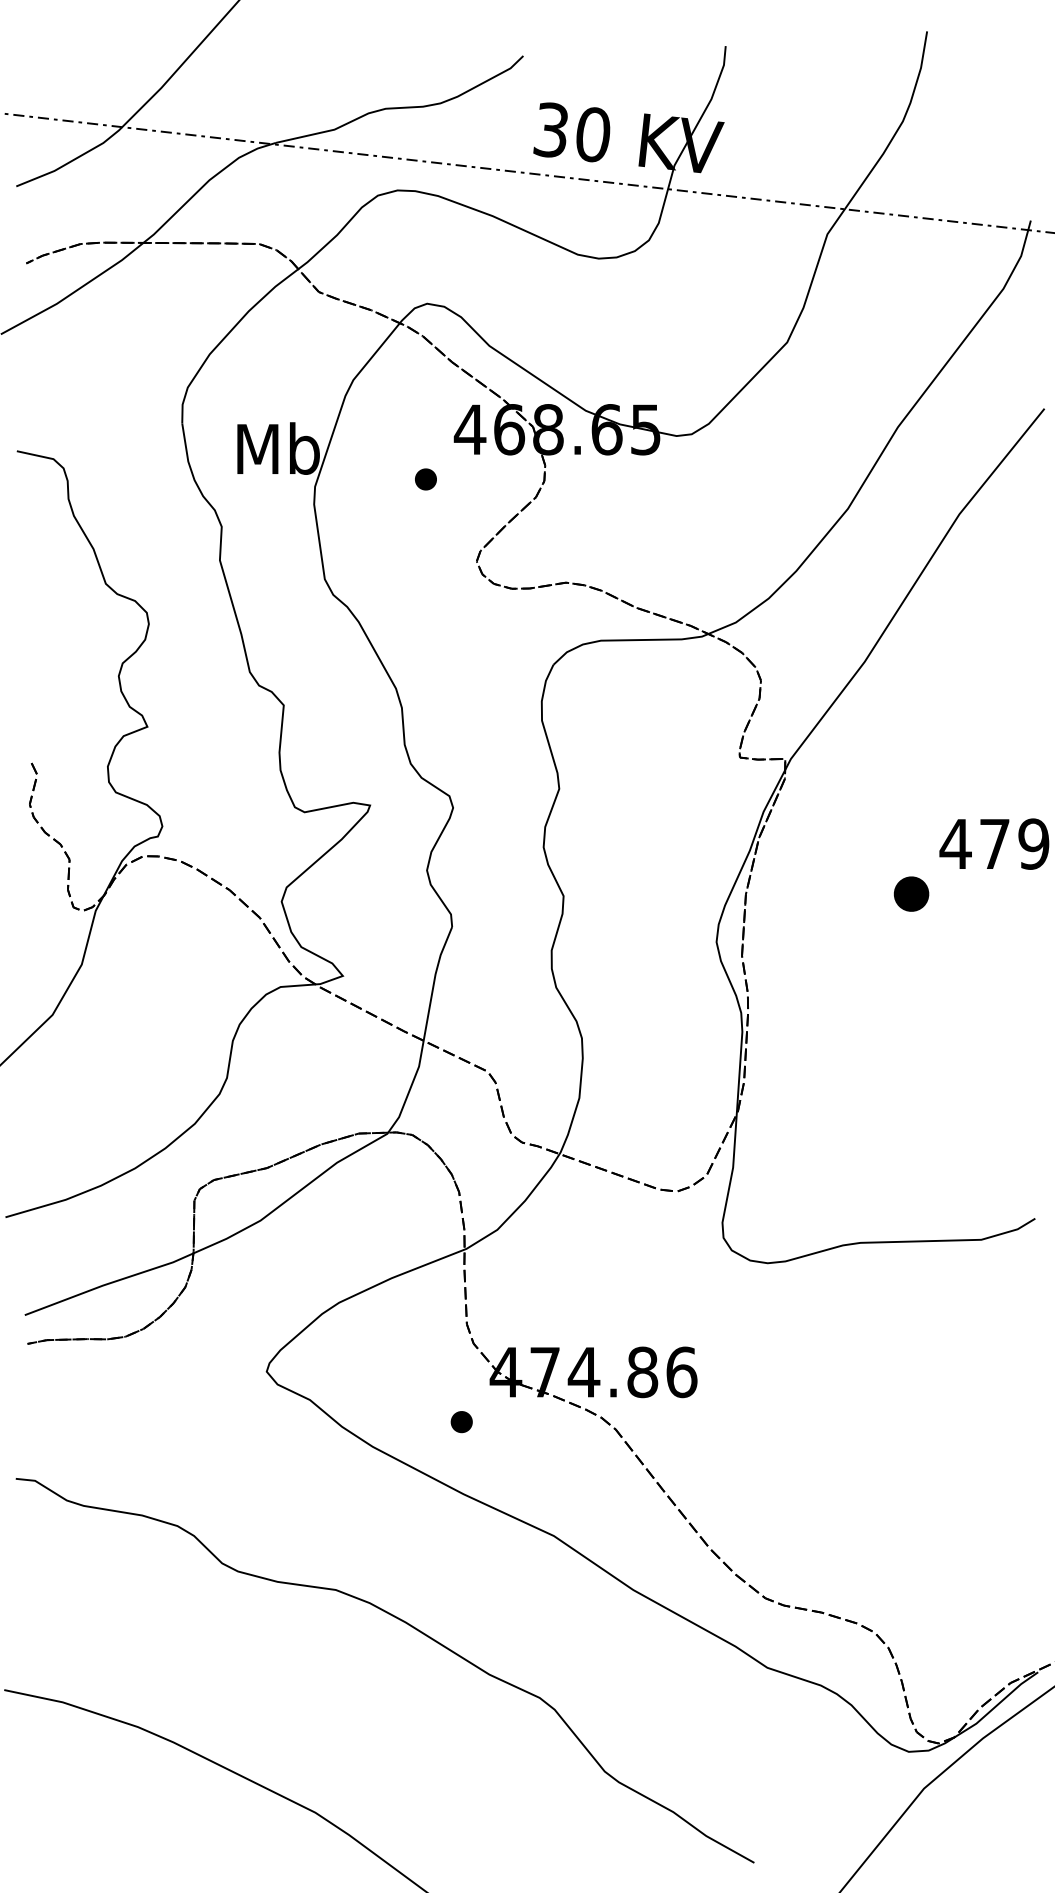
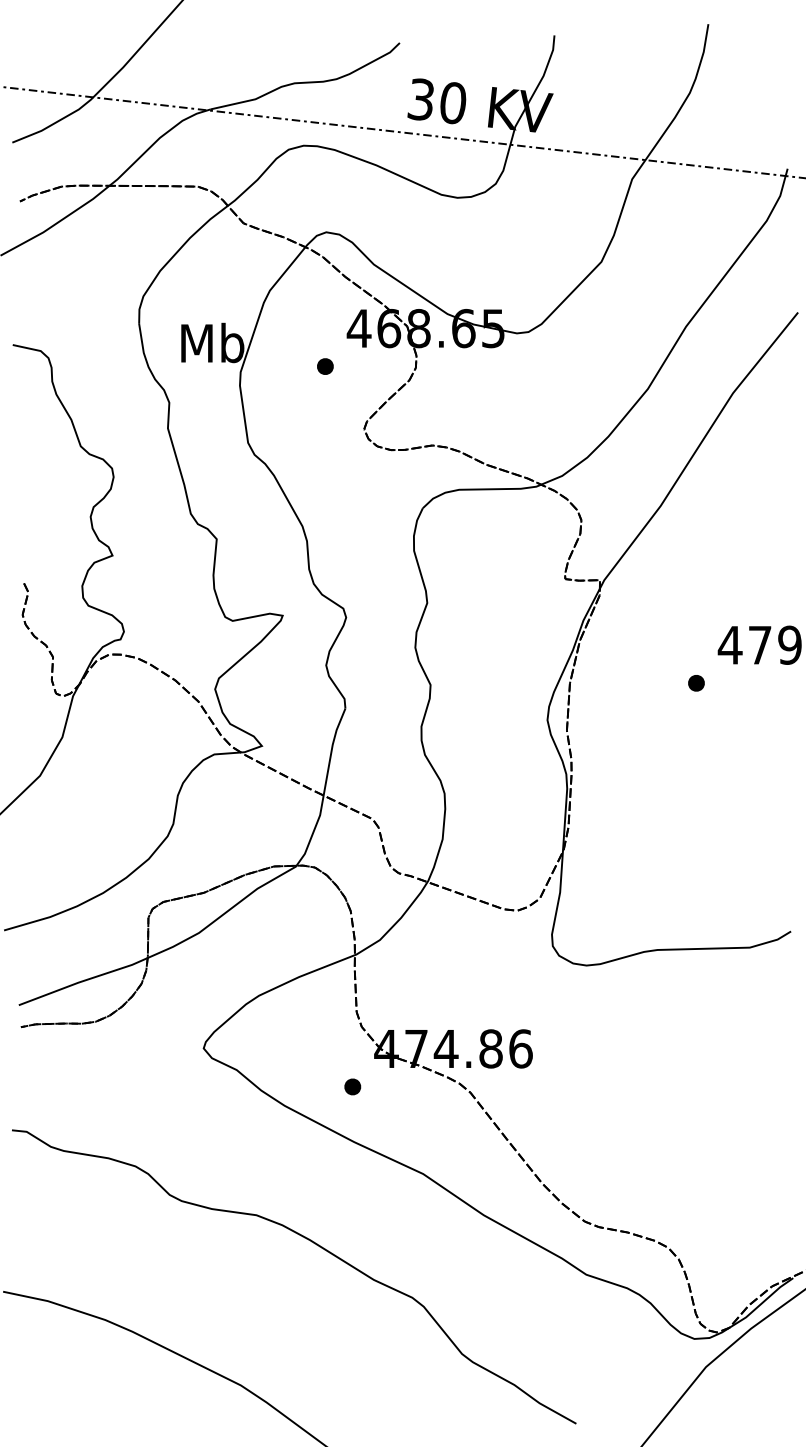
part: (911, 893) -> (696, 682), size x0.62

